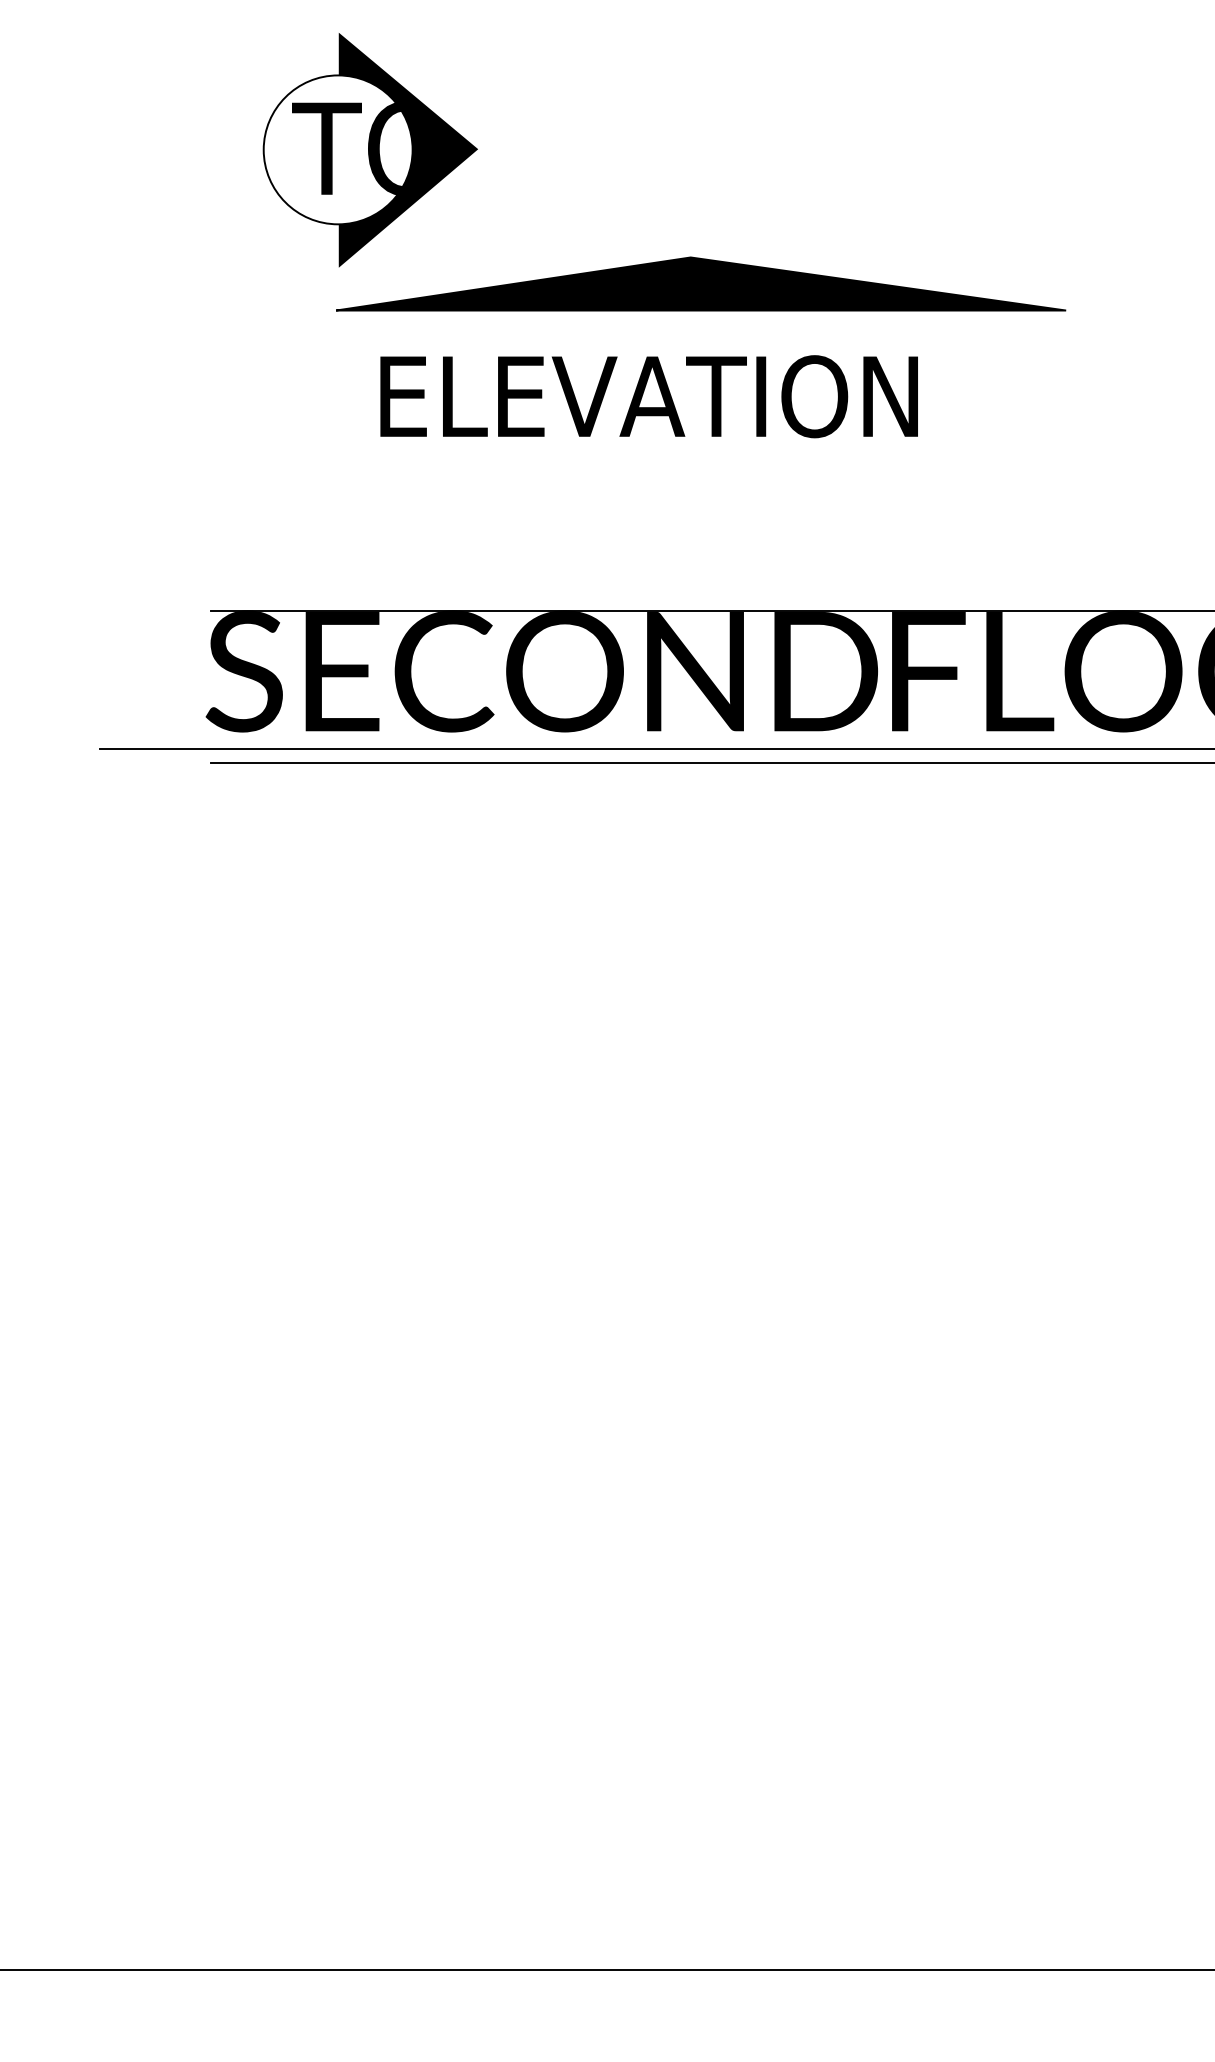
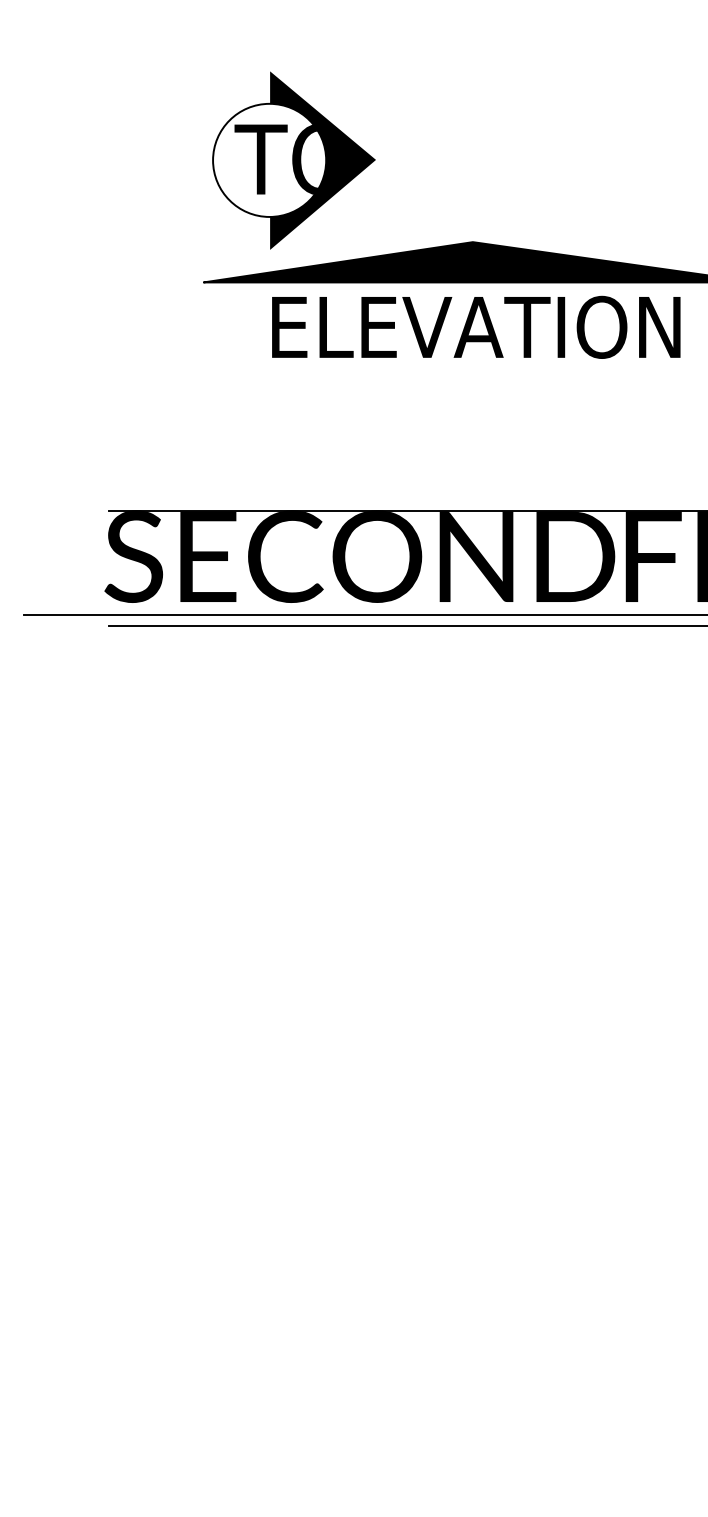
part: (369, 150) -> (293, 160), moved
text: (648, 396) -> (475, 327), moved

